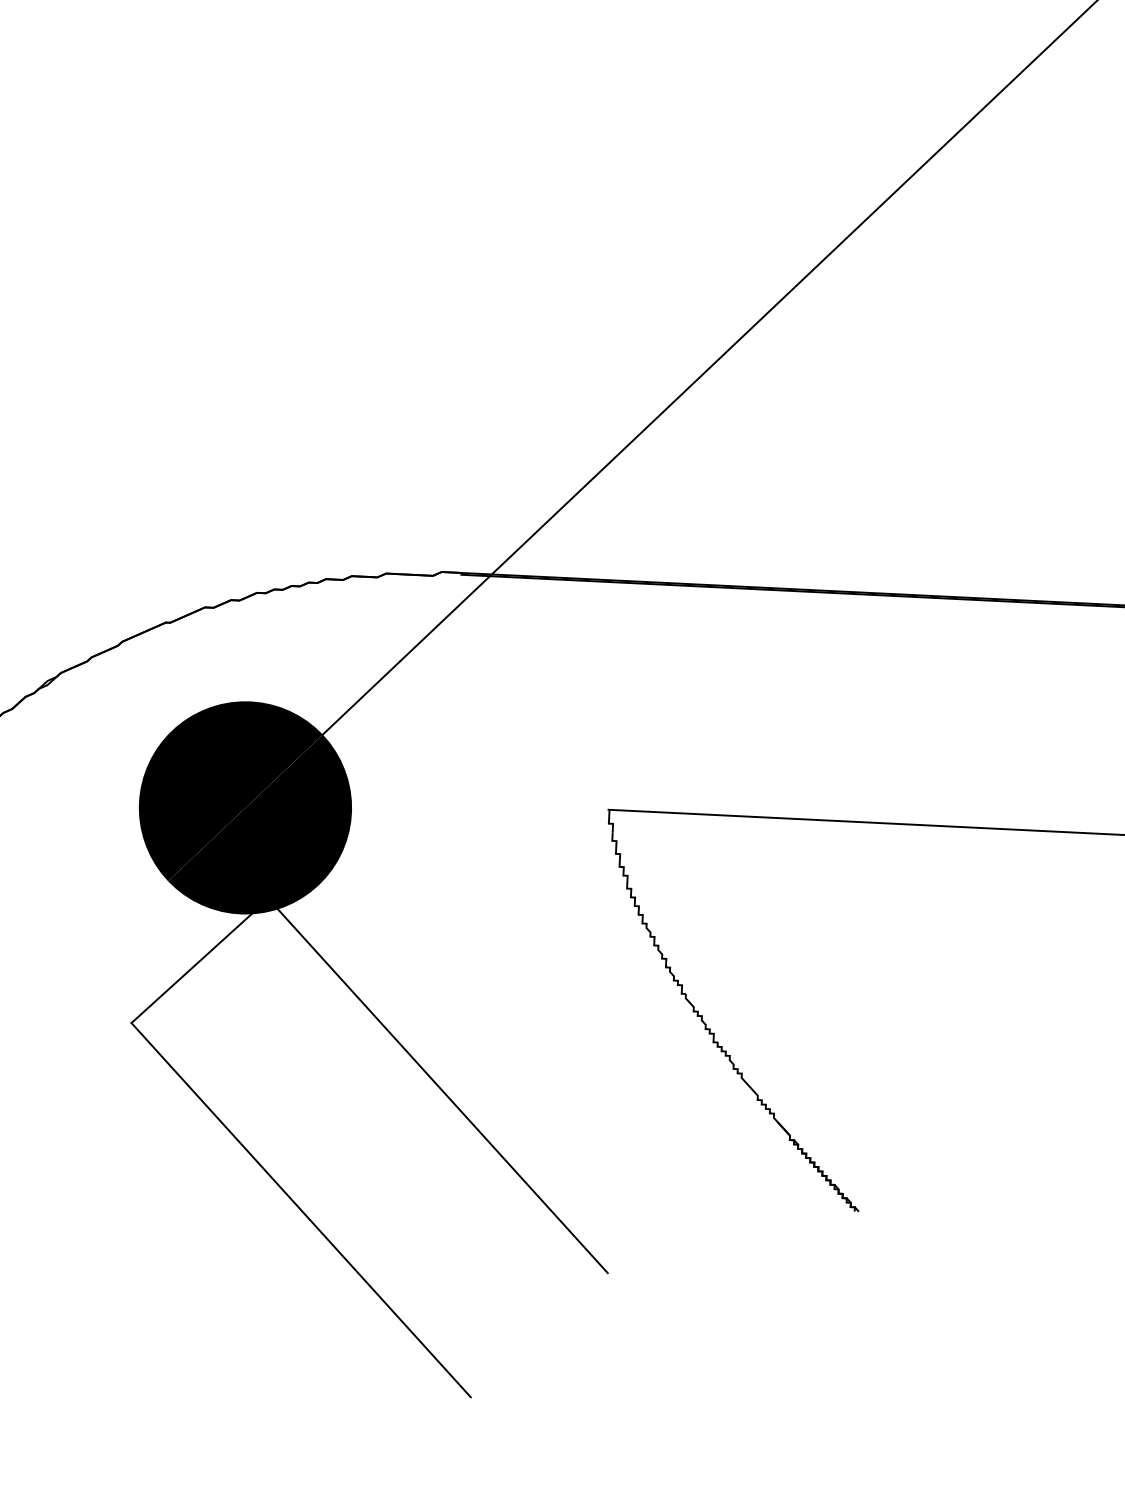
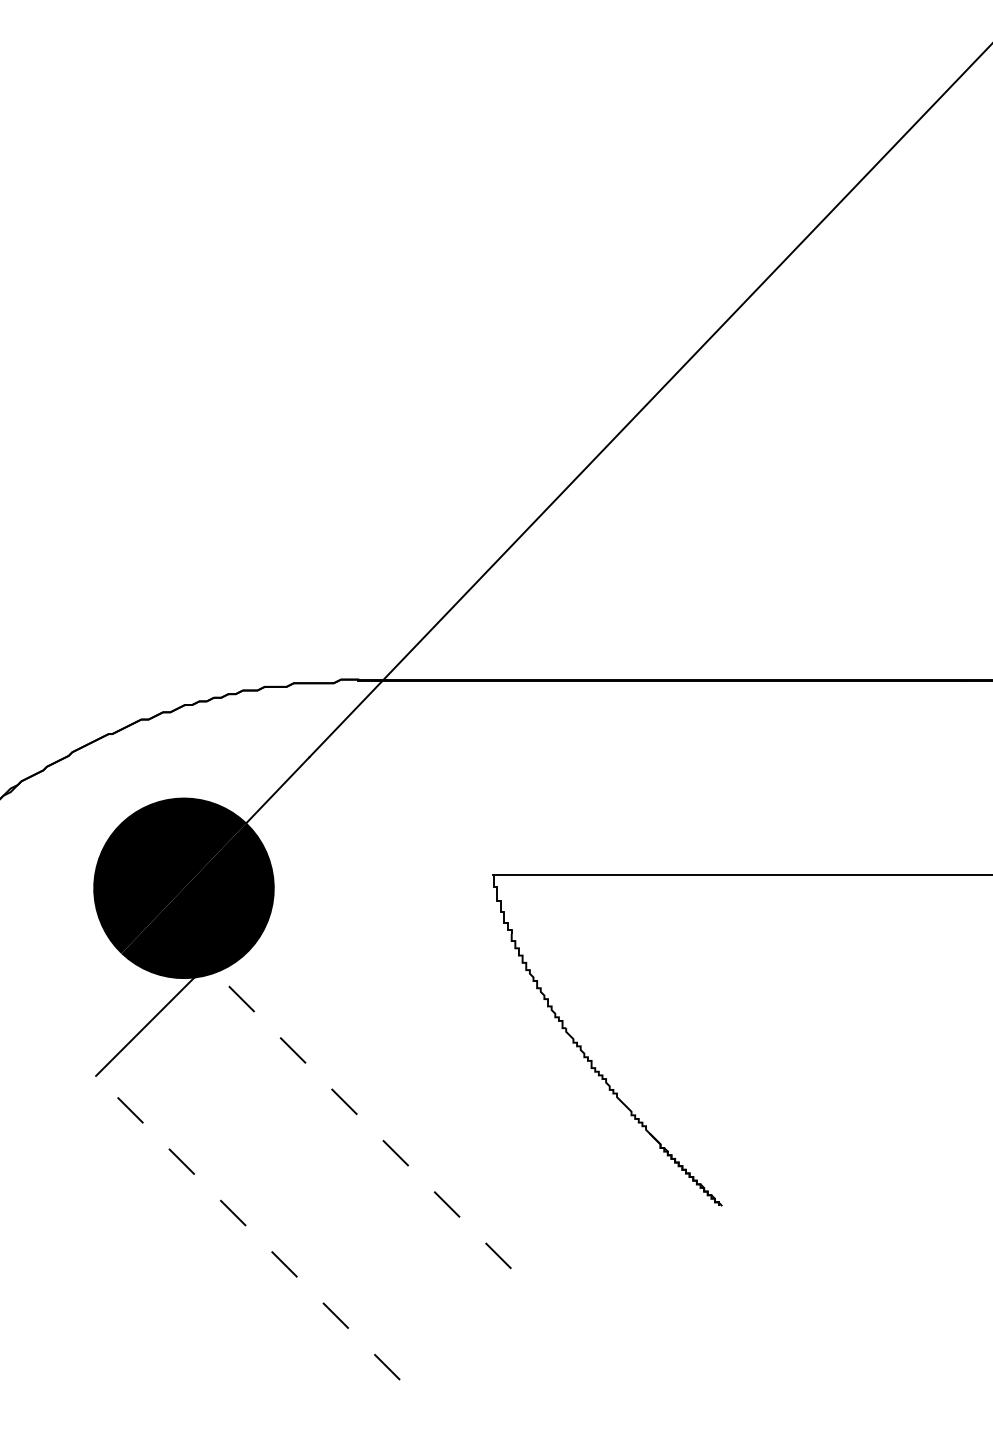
line: (438, 1085) -> (359, 1116), solid -> dashed
line: (301, 1209) -> (248, 1227), solid -> dashed

